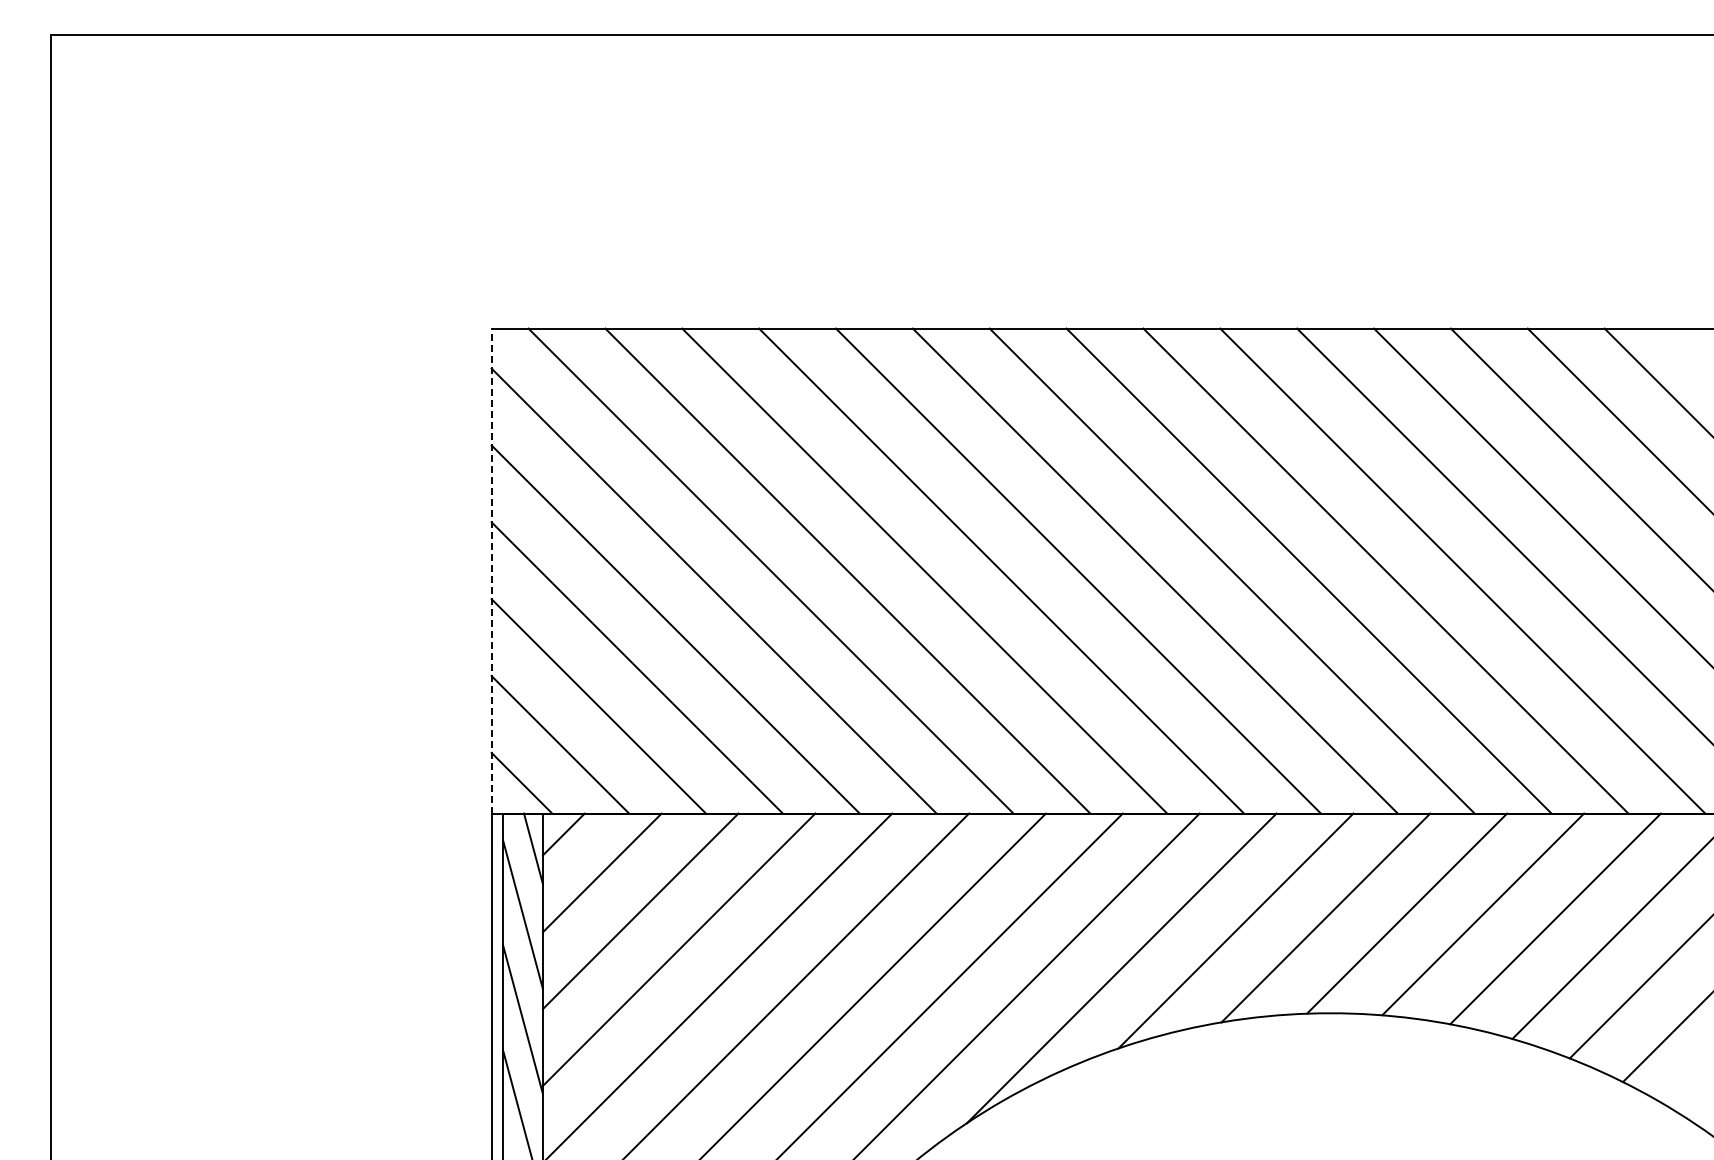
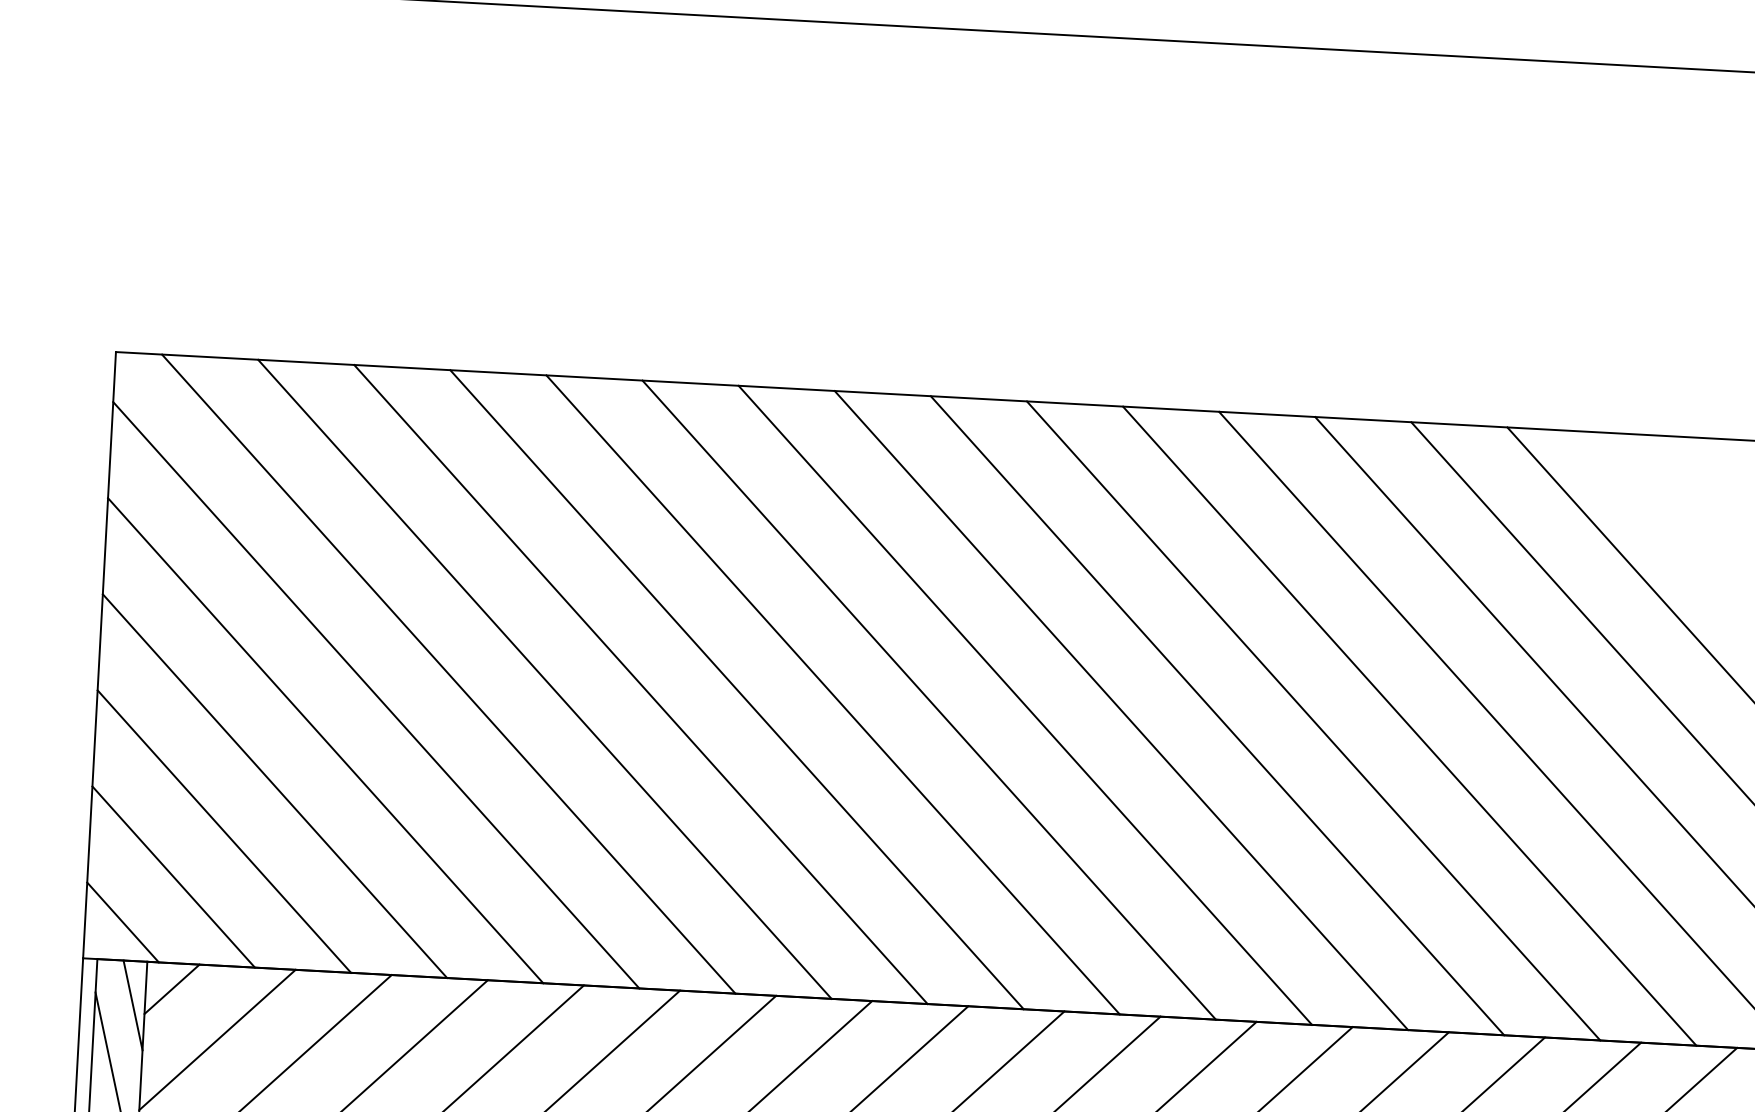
line: (491, 570) -> (99, 654), dashed -> solid

